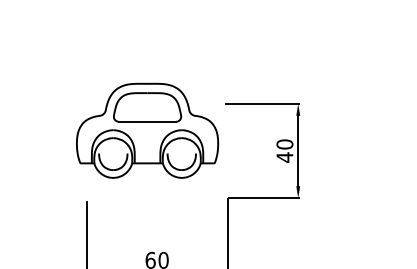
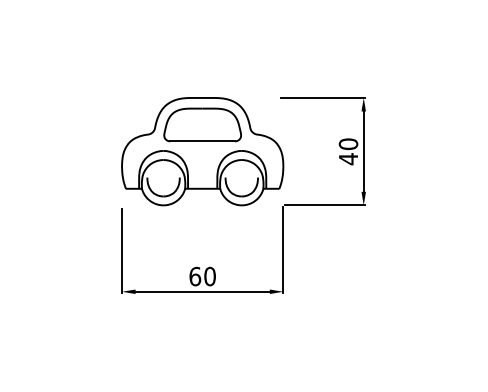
part: (147, 130) -> (202, 151), moved

